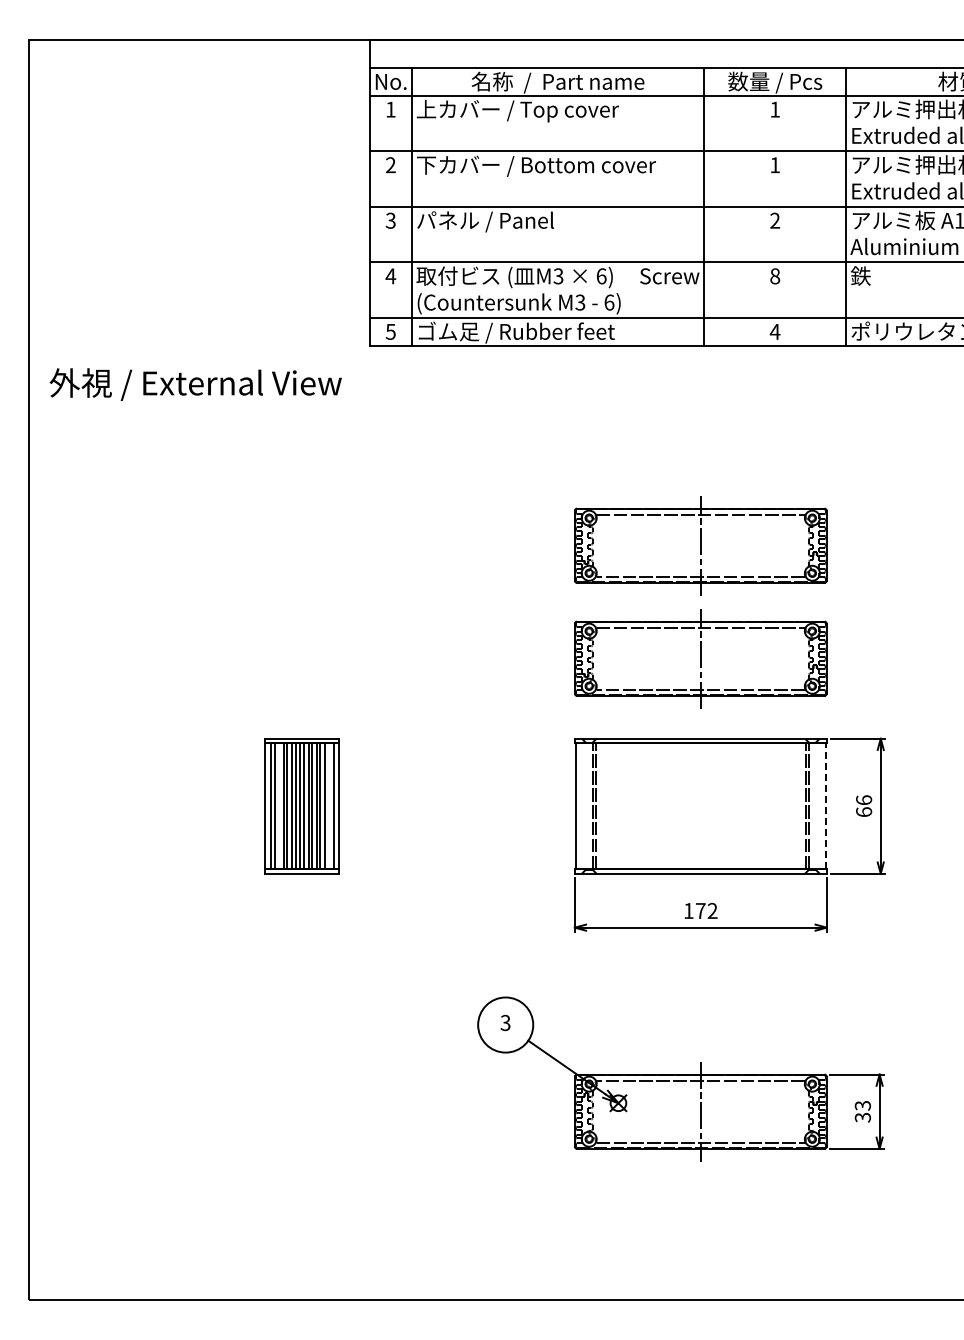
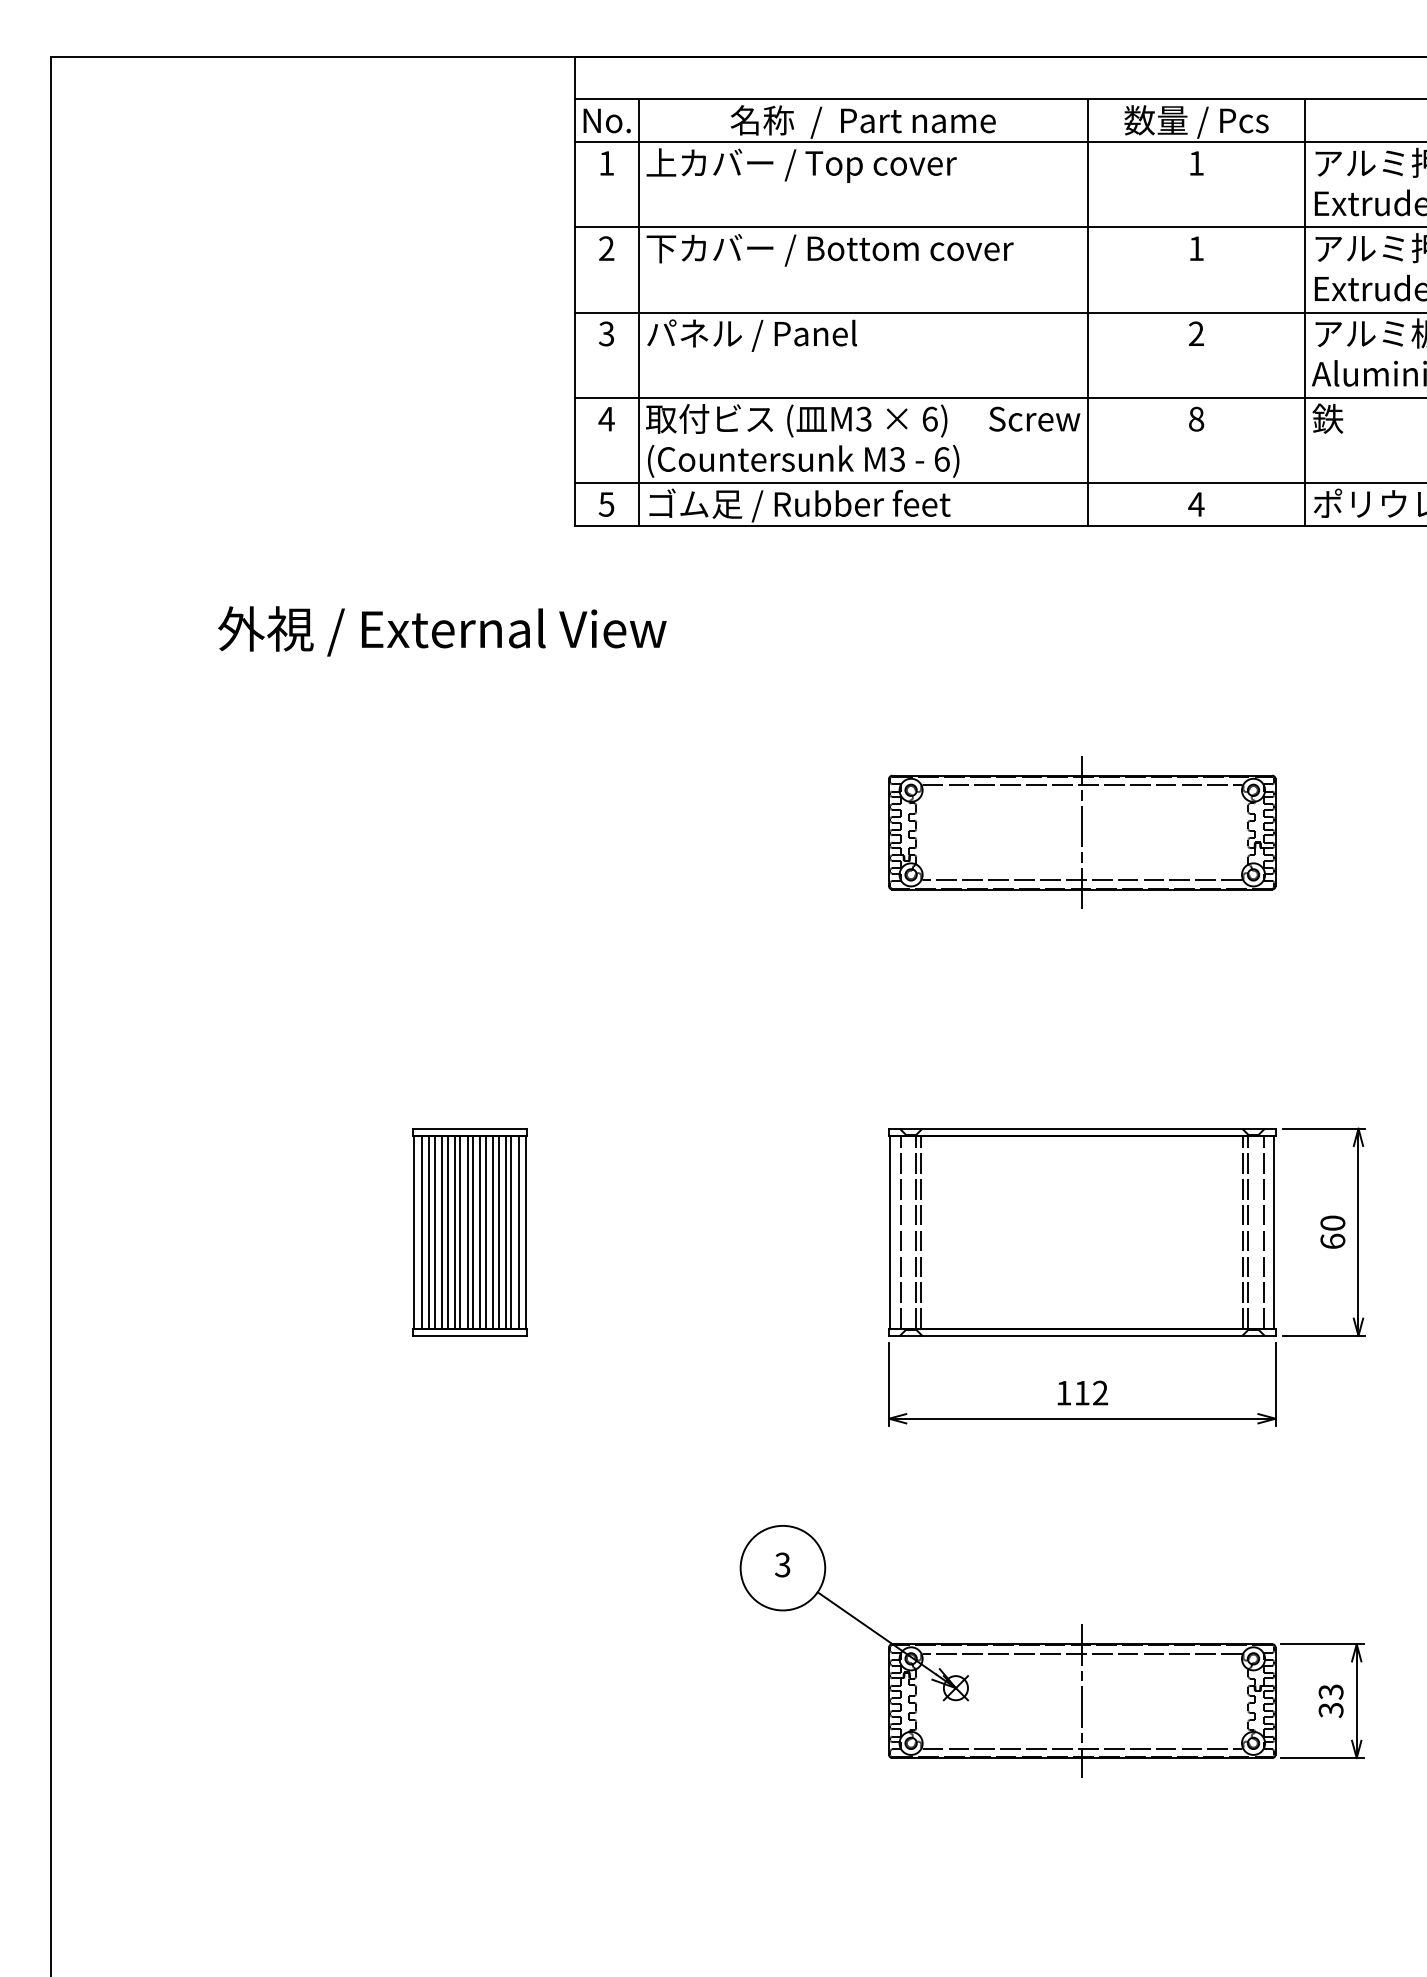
text: (195, 384) -> (441, 631), moved
part: (700, 658) -> (1081, 1005), removed
text: (863, 800) -> (1332, 1223), 66 -> 60
line: (278, 806) -> (434, 1232), added
line: (328, 806) -> (510, 1232), added
line: (582, 806) -> (900, 1232), added
line: (819, 806) -> (1264, 1232), added
line: (825, 806) -> (1273, 1232), dashed -> solid
text: (700, 910) -> (1081, 1392), 172 -> 112

